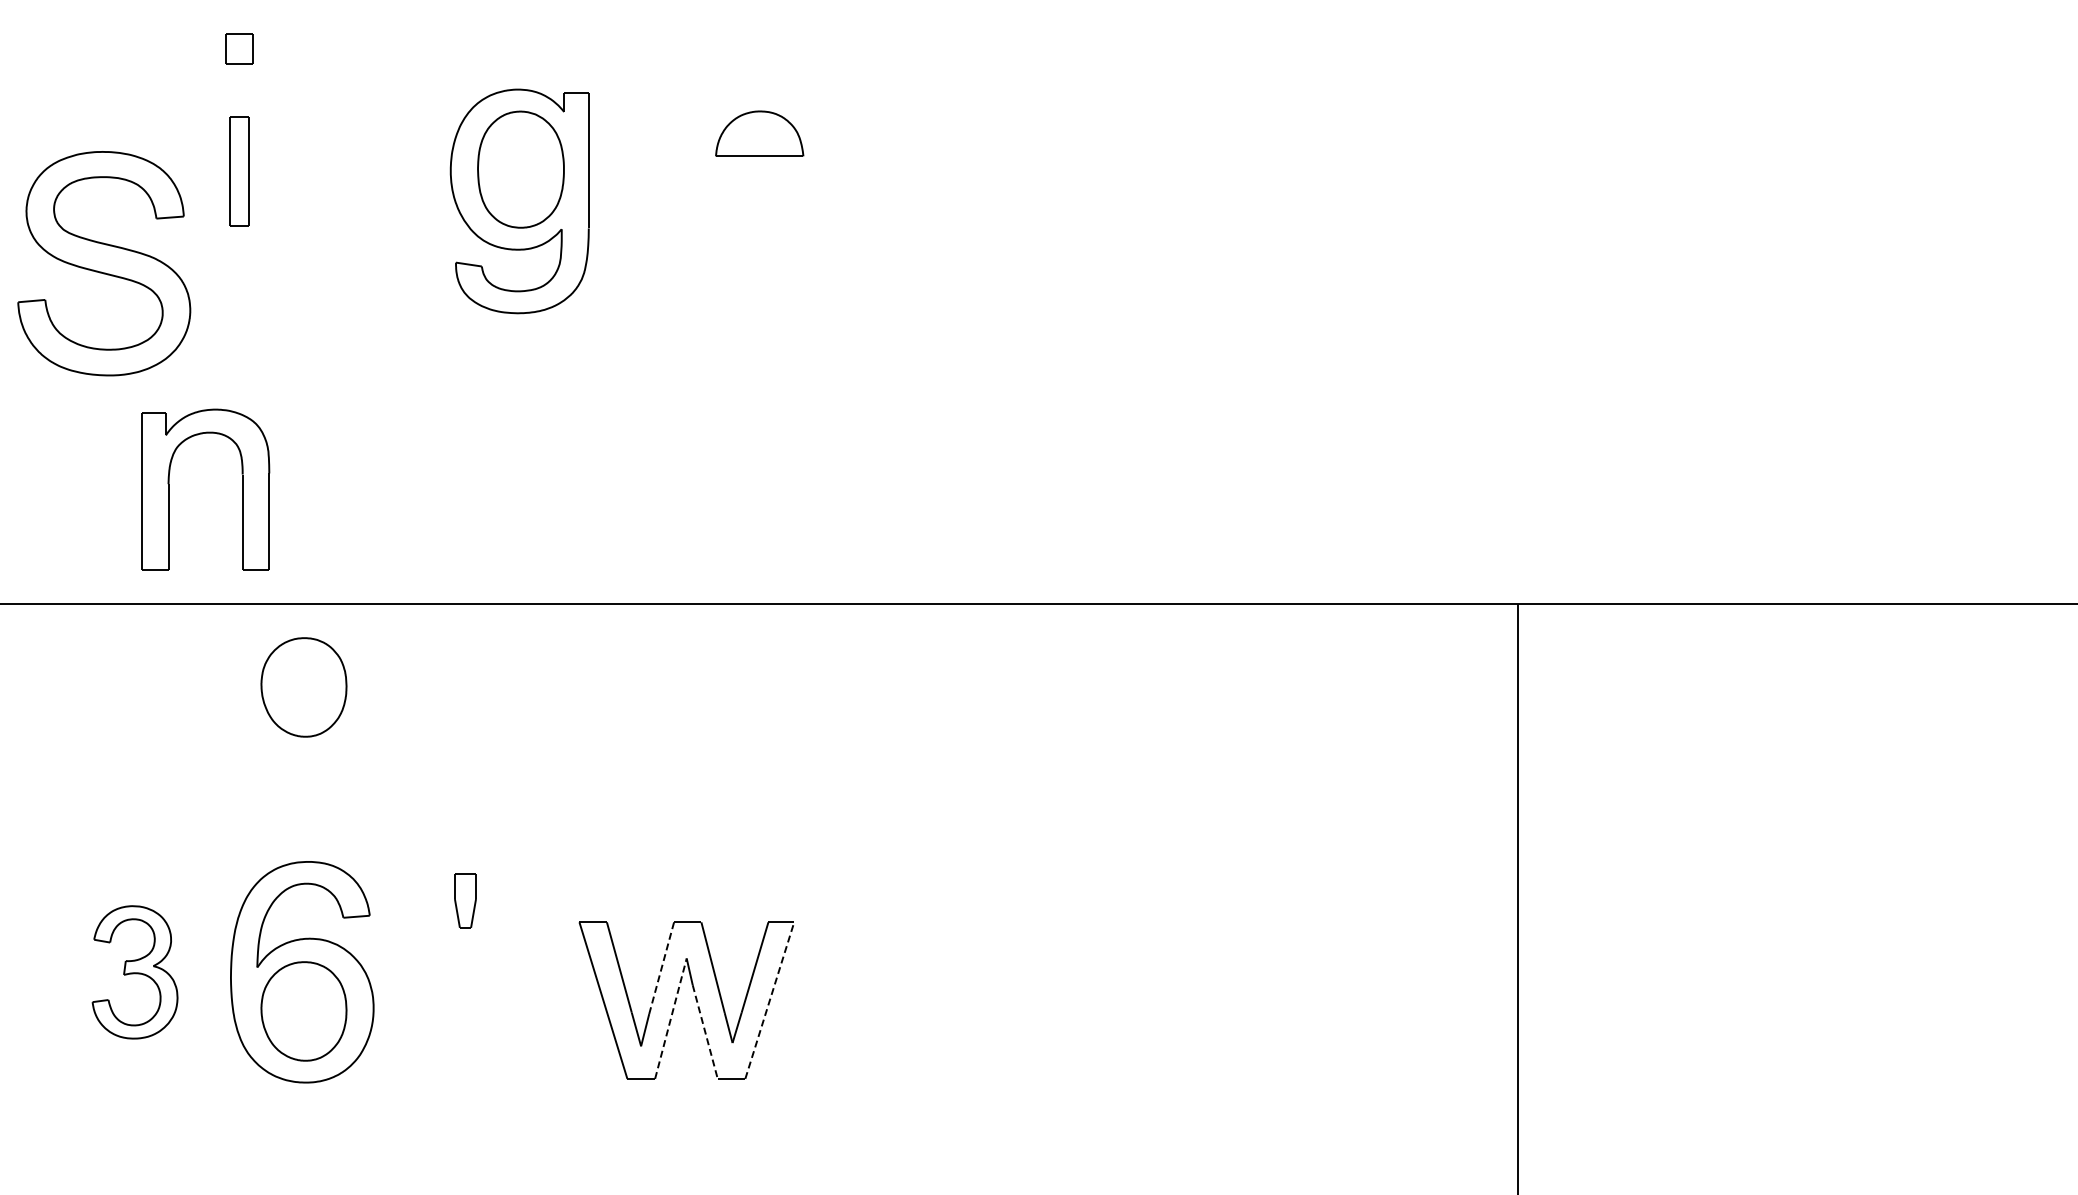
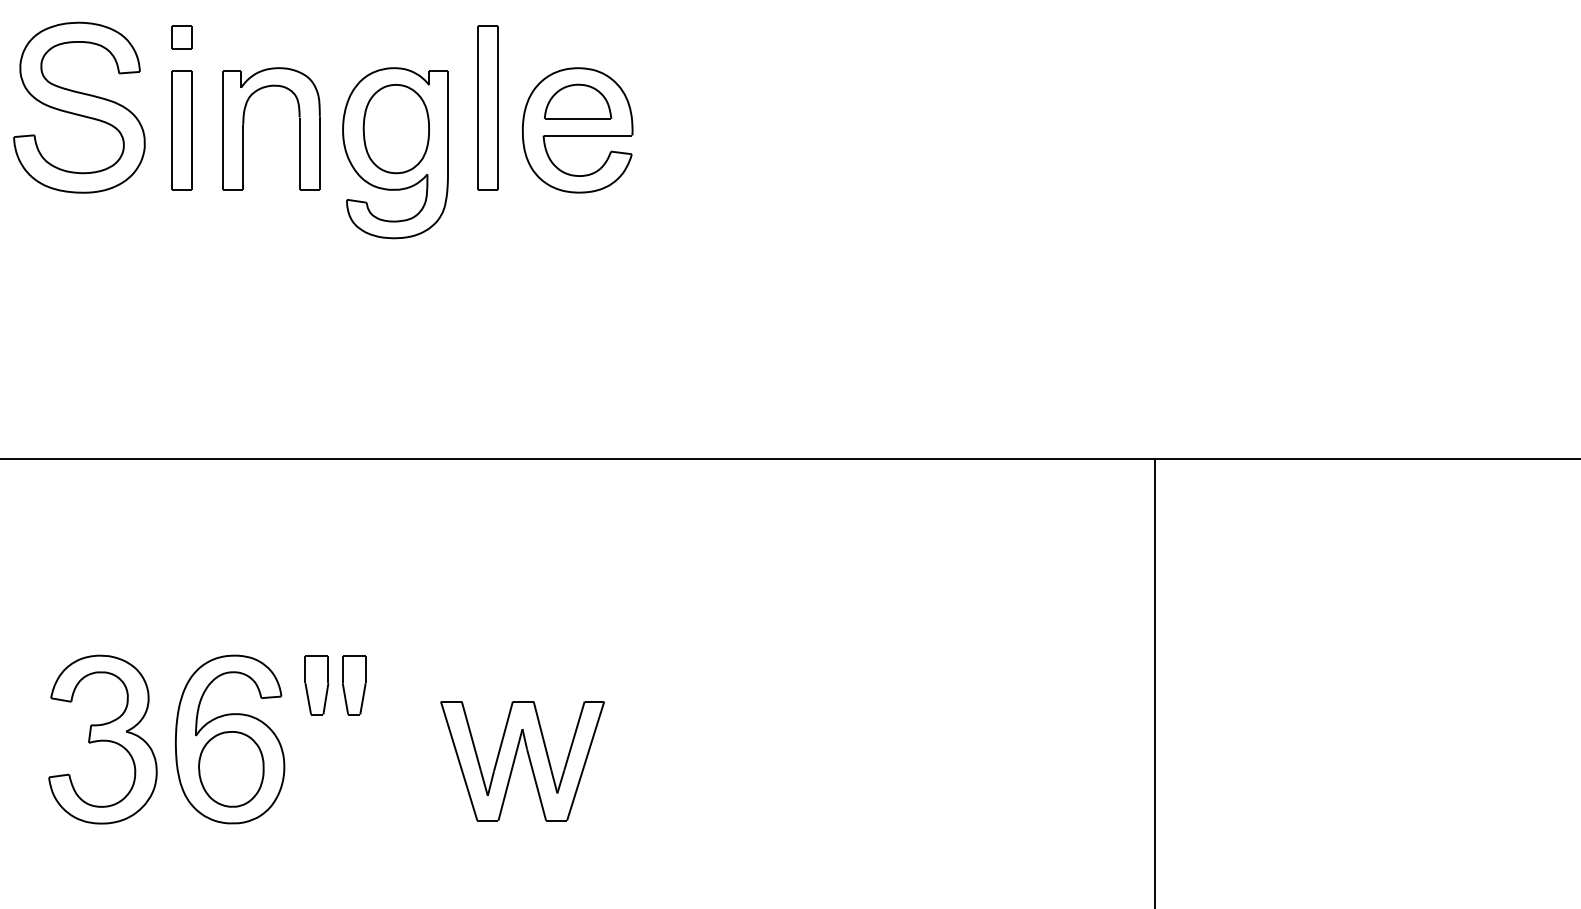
part: (641, 141) -> (488, 107), added
part: (239, 171) -> (182, 130), size x1.43
part: (759, 171) -> (577, 130), added
part: (104, 263) -> (79, 107), moved
part: (169, 489) -> (243, 128), moved
part: (303, 687) -> (231, 522), removed
part: (416, 900) -> (316, 684), added
part: (465, 900) -> (354, 684), size x1.43
line: (661, 968) -> (503, 736), dashed -> solid
part: (134, 972) -> (102, 739), size x1.67
line: (769, 1000) -> (585, 761), dashed -> solid
line: (671, 1018) -> (510, 774), dashed -> solid
line: (705, 1032) -> (536, 785), dashed -> solid

